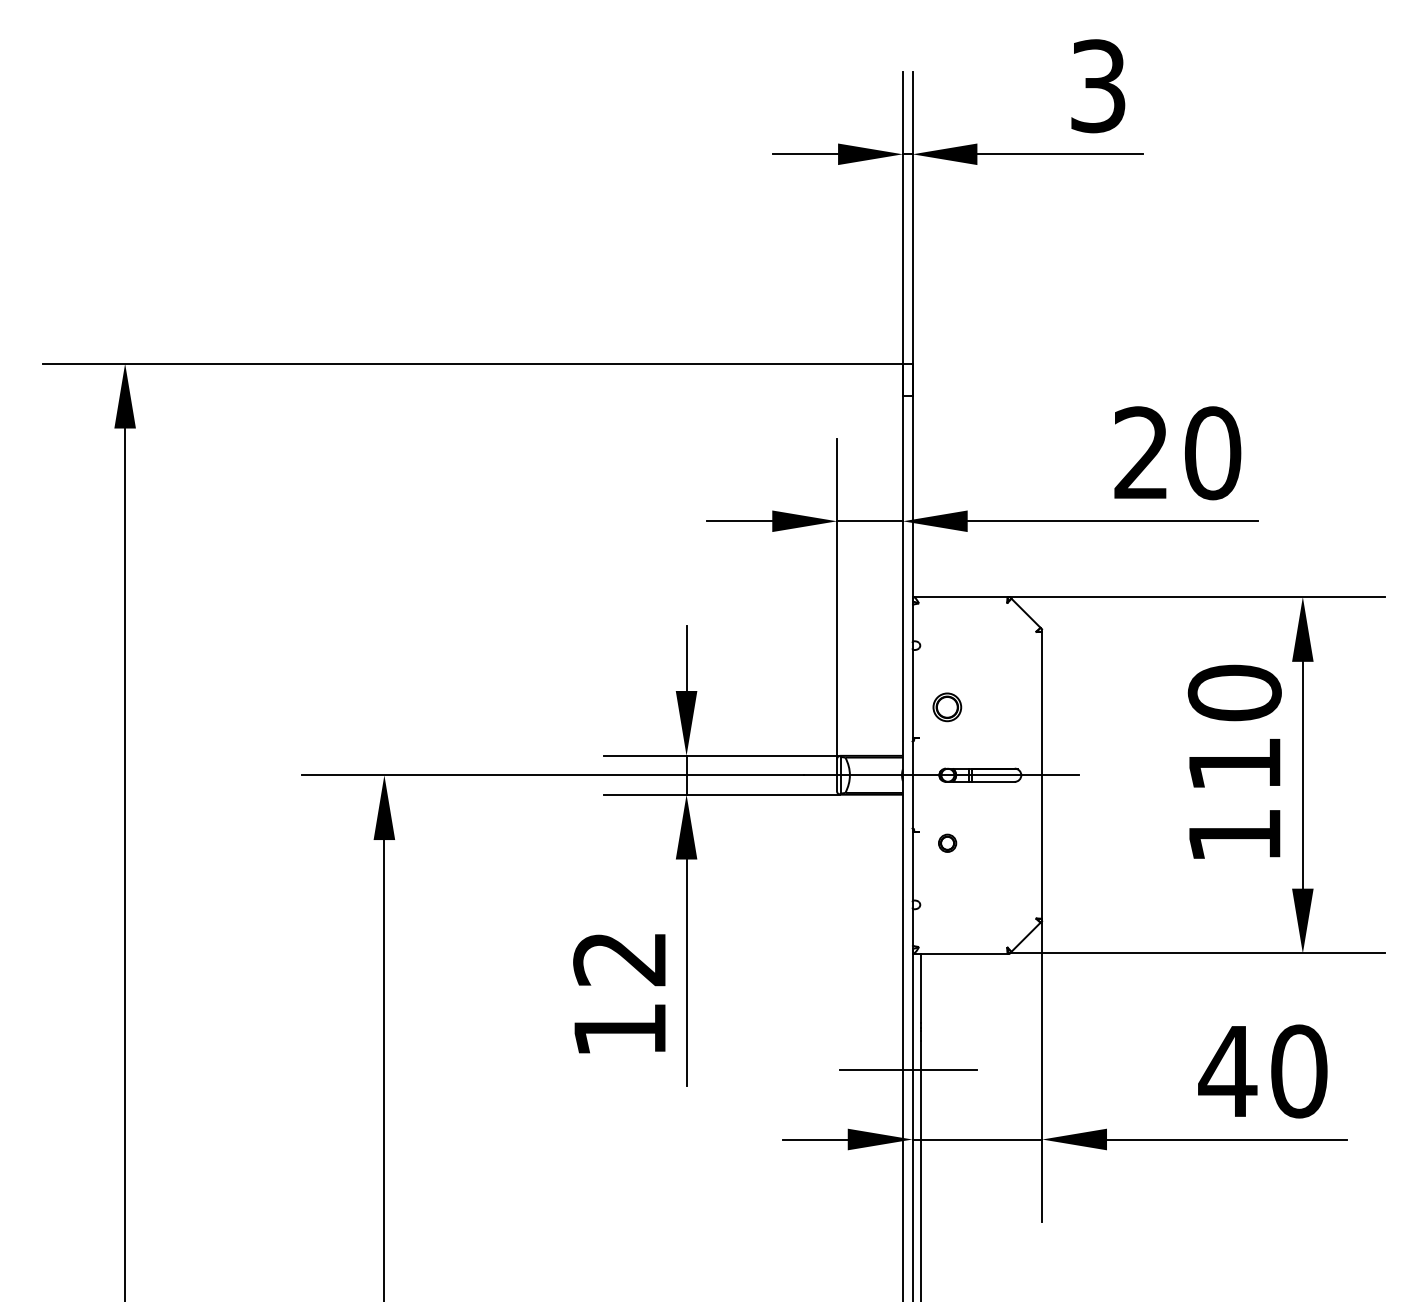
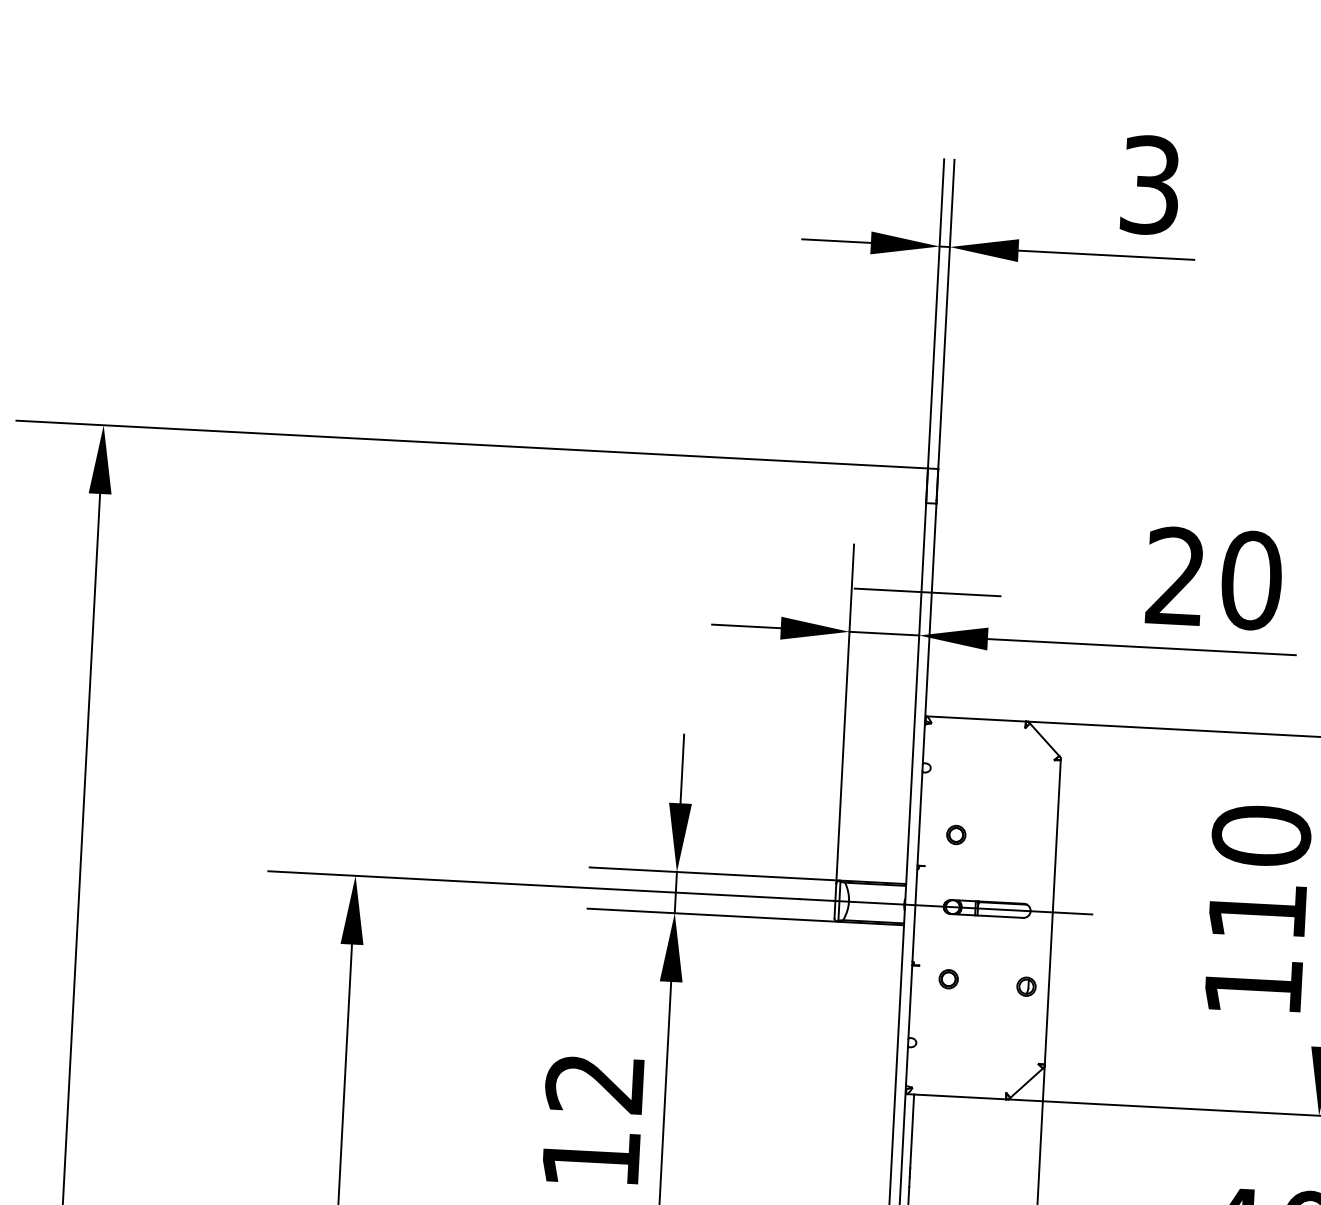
line: (908, 480) -> (927, 592), added
part: (947, 706) -> (956, 834), size x0.62
part: (1020, 846) -> (1025, 986), added

